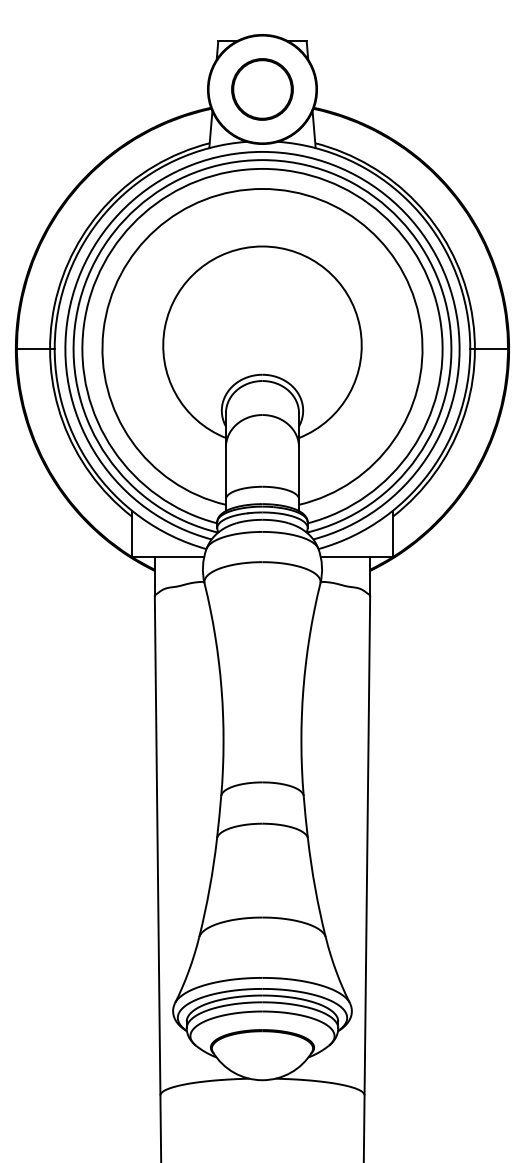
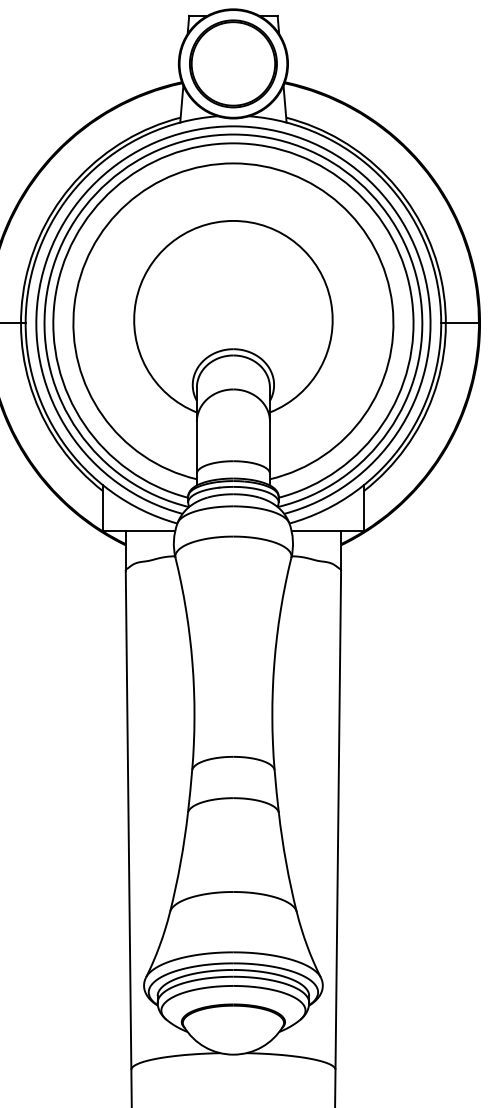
circle: (262, 89) -> (233, 63), size x1.43

